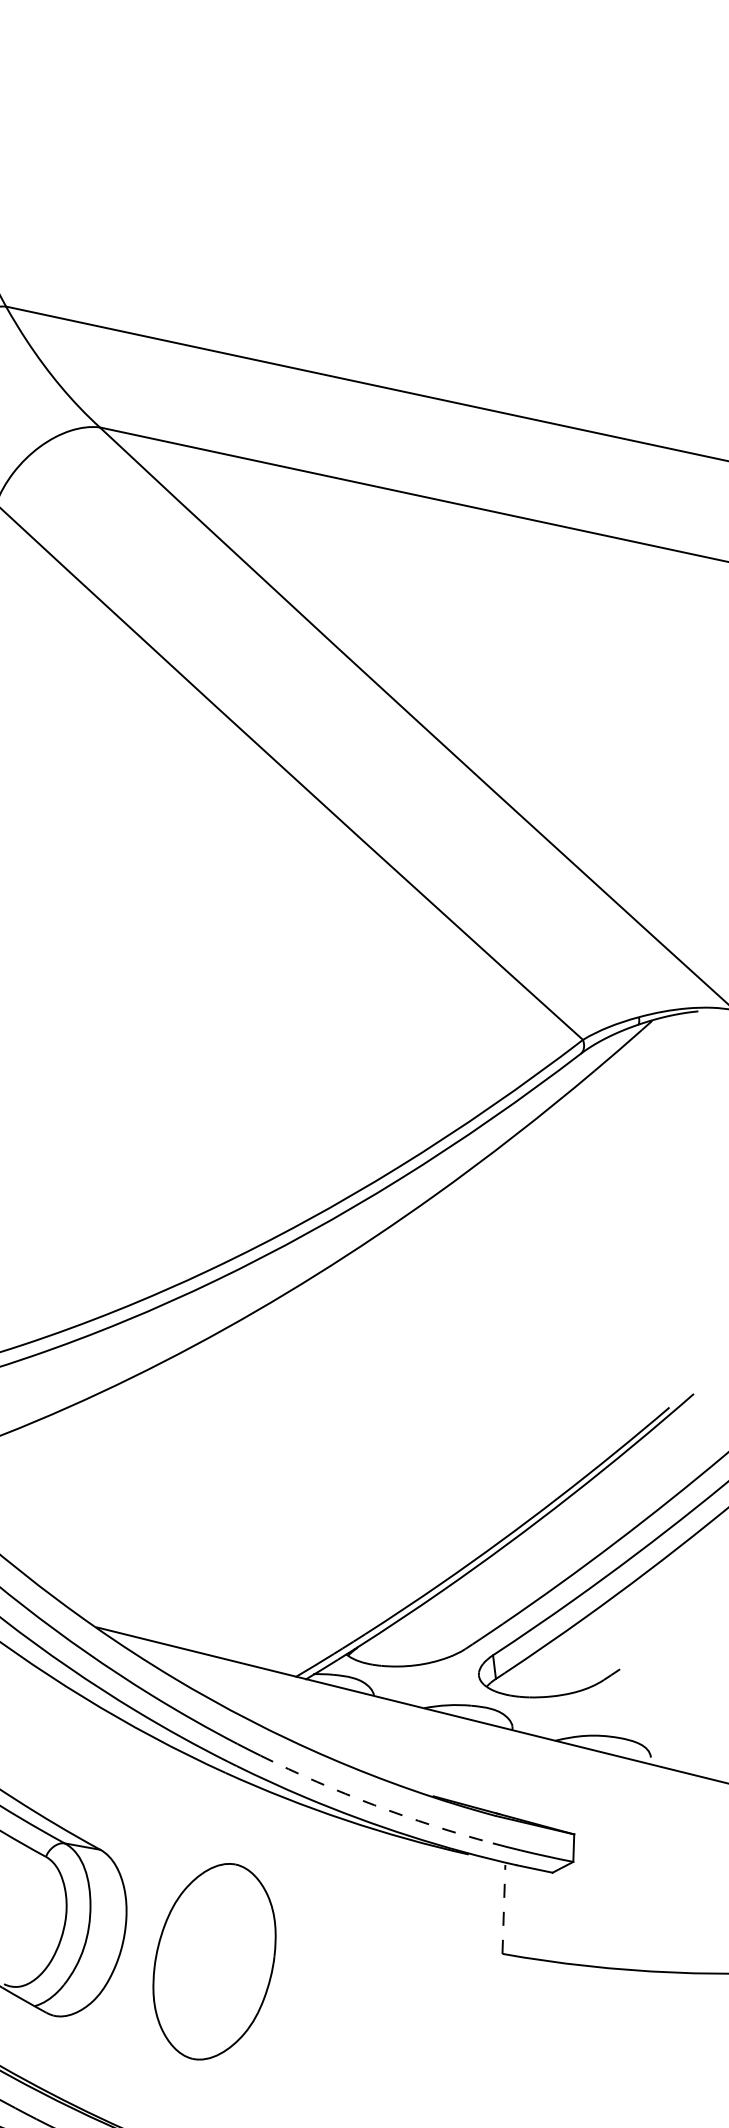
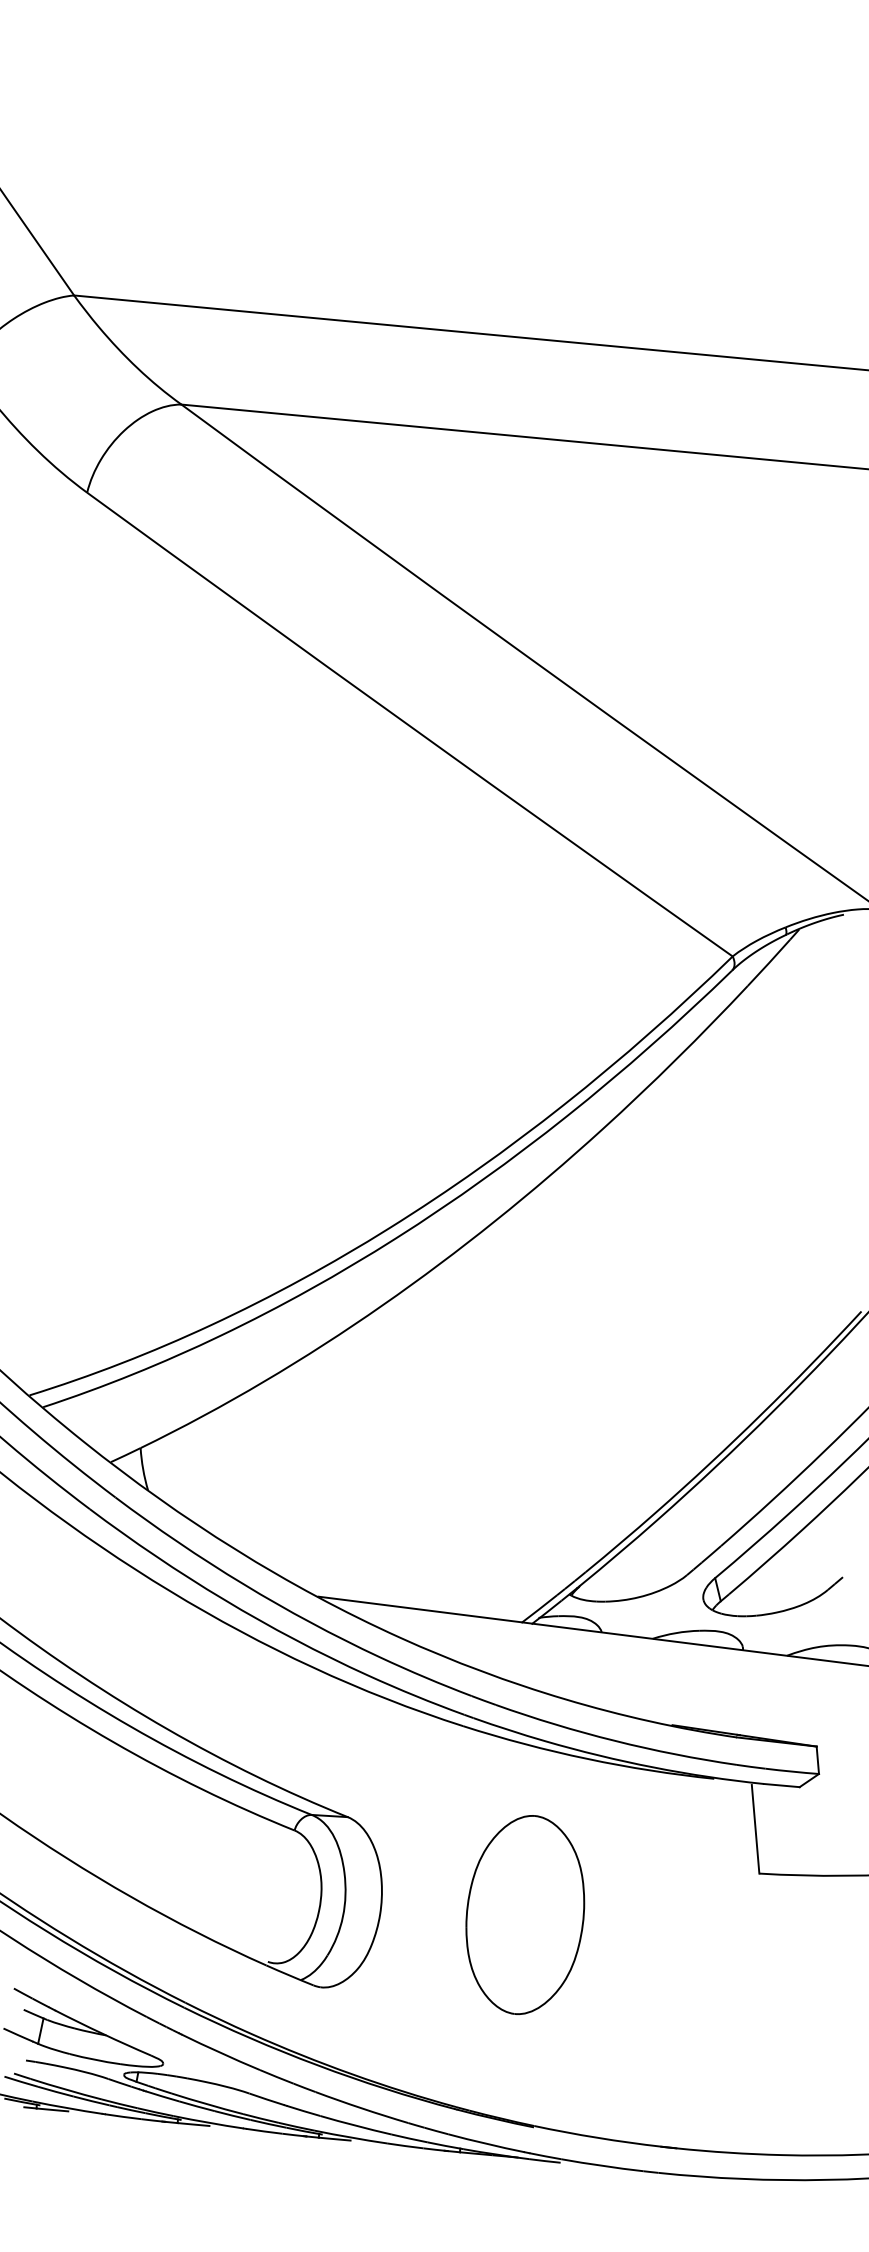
arc: (374, 1804) -> (614, 1740), dashed -> solid
line: (503, 1908) -> (755, 1828), dashed -> solid
part: (214, 1961) -> (525, 1914), moved

